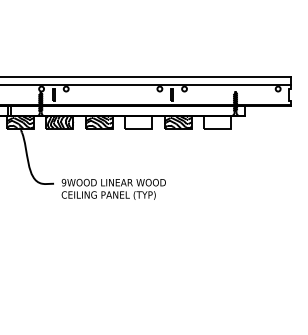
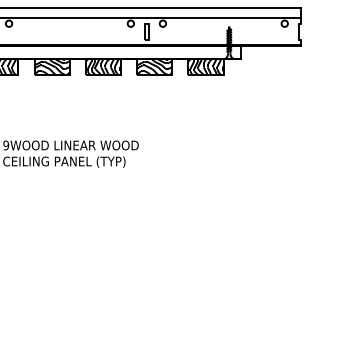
hatch: (138, 122) -> (103, 67), added
hatch: (217, 122) -> (205, 67), added

